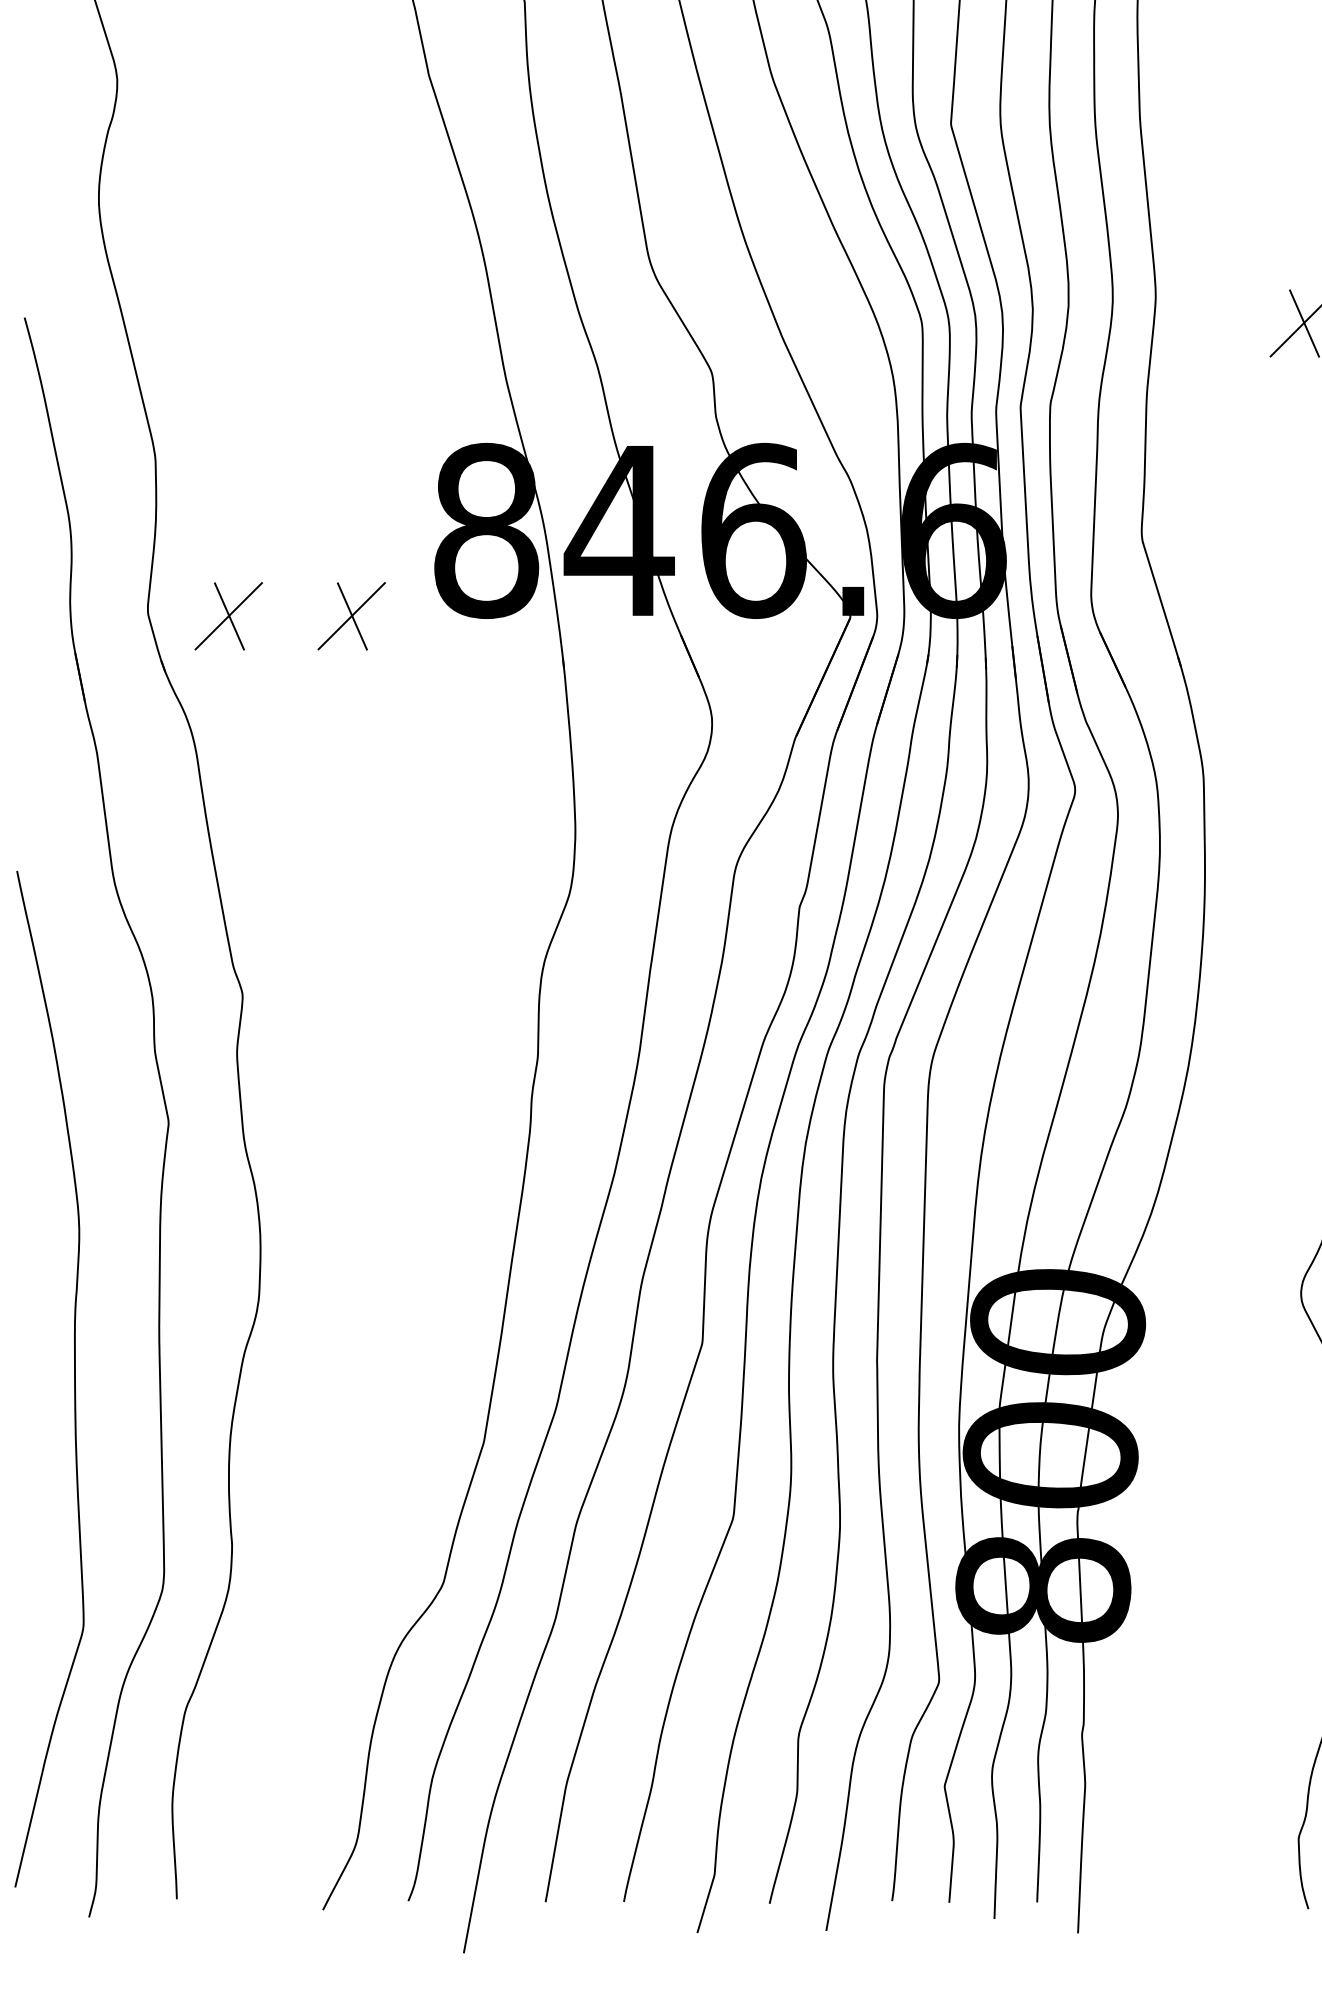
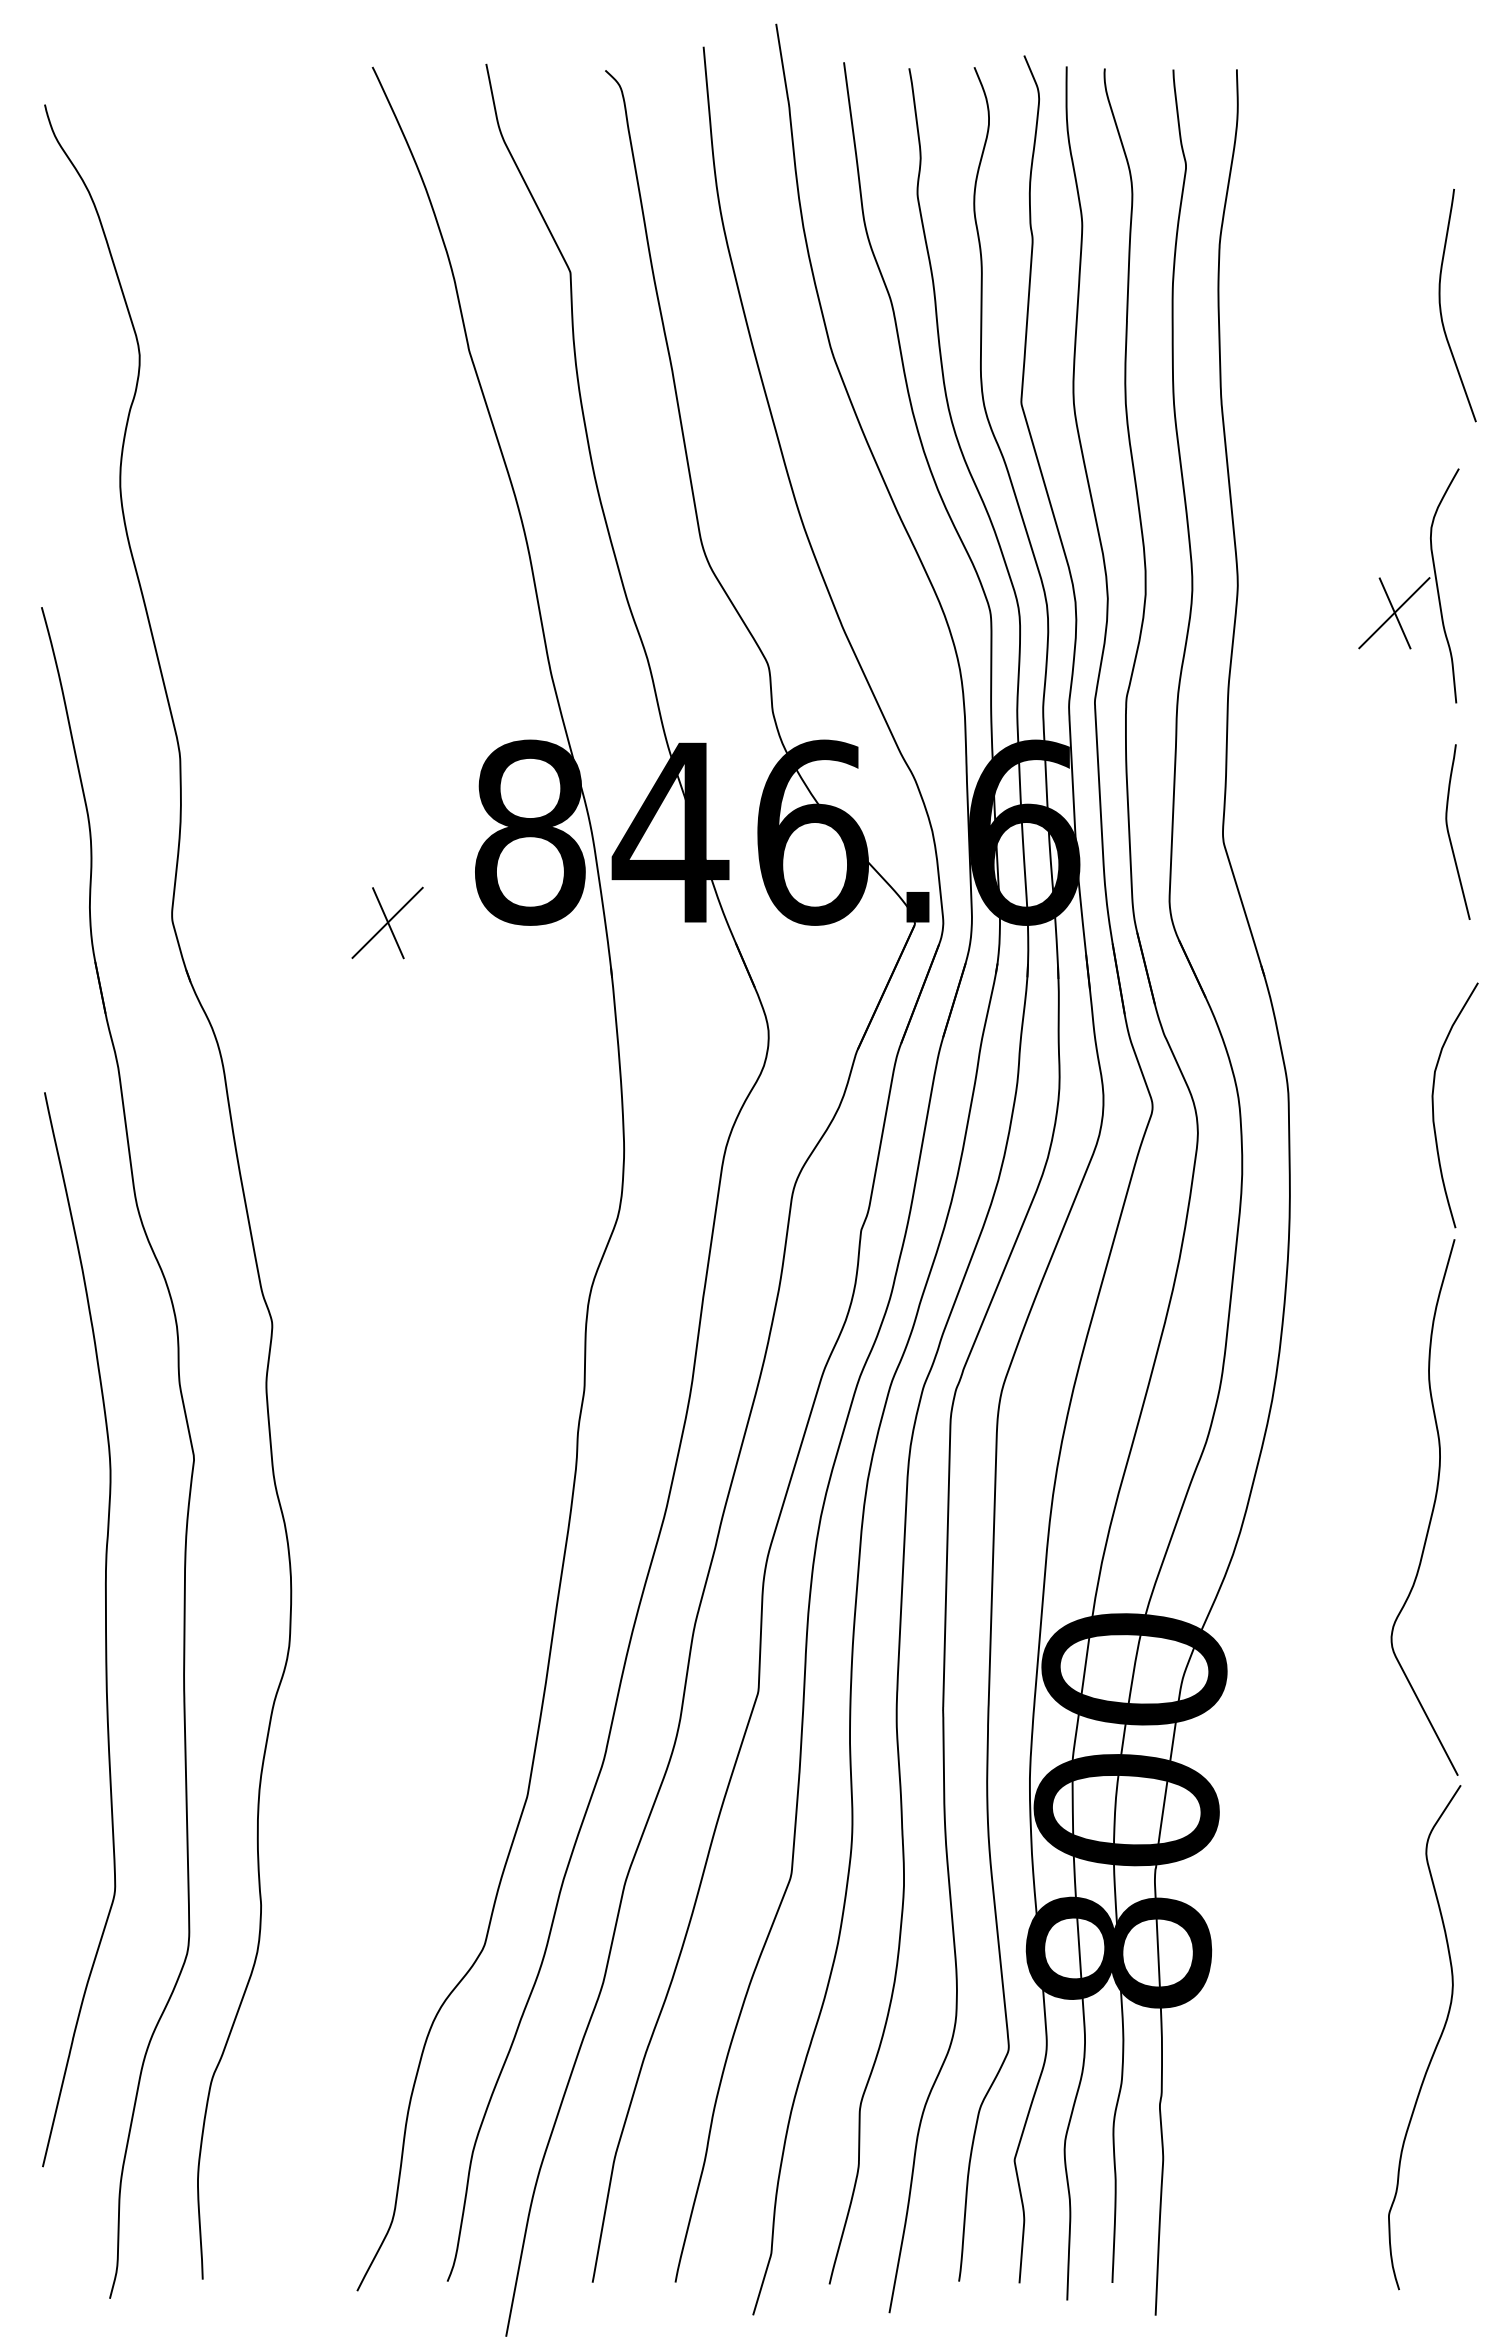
part: (228, 615) -> (257, 922), removed
curve: (74, 1379) -> (105, 1629), moved

